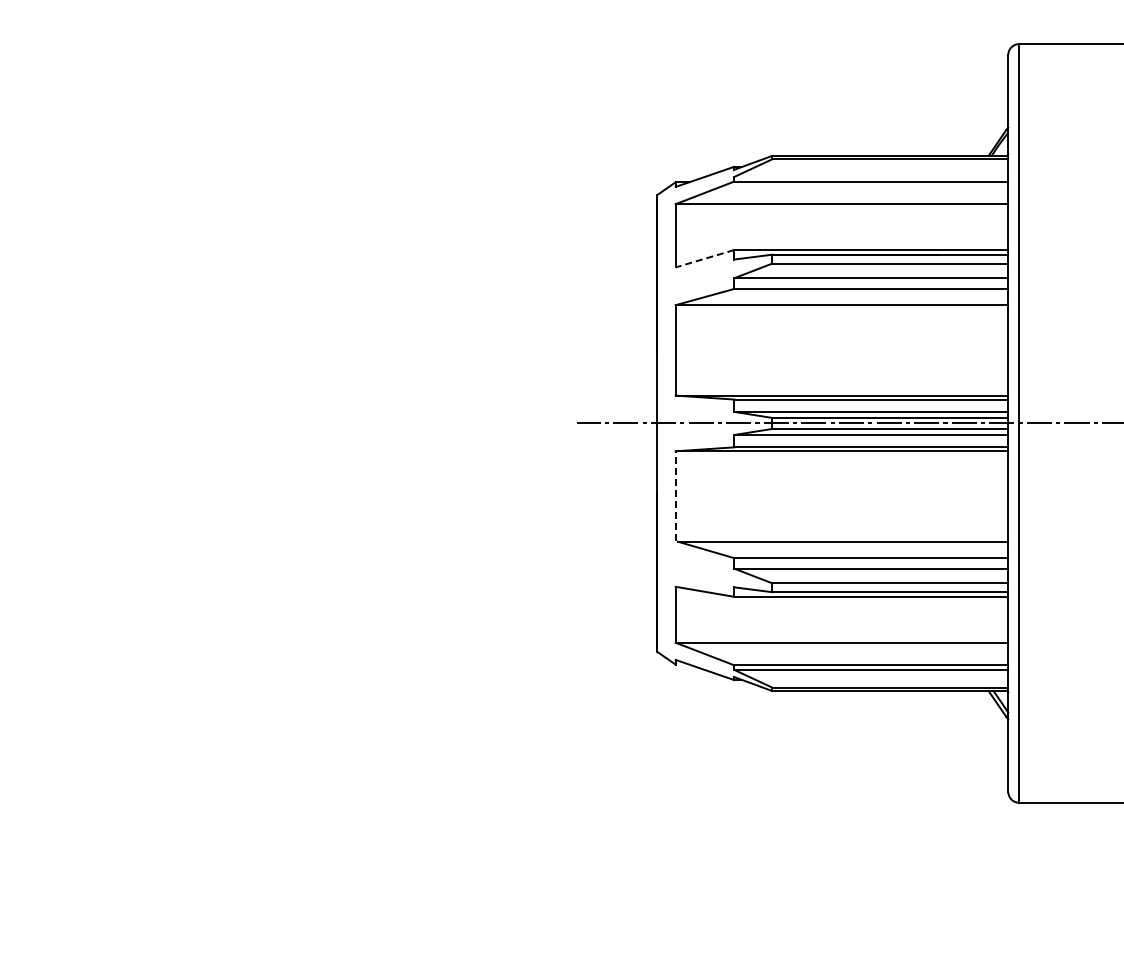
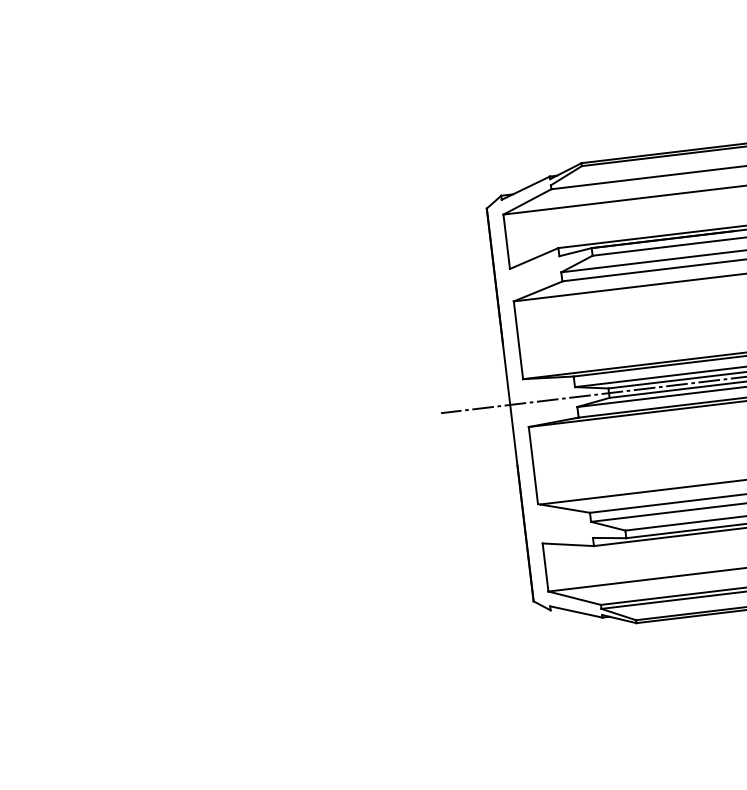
line: (704, 258) -> (533, 258), dashed -> solid
line: (675, 496) -> (533, 465), dashed -> solid

